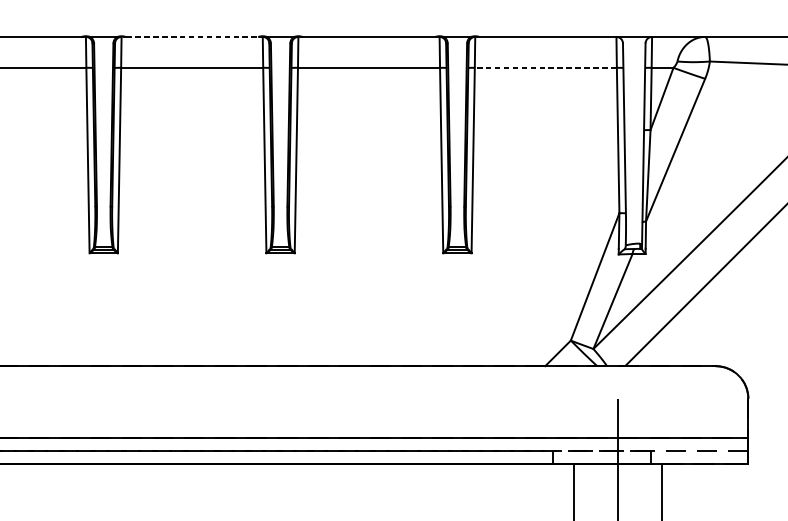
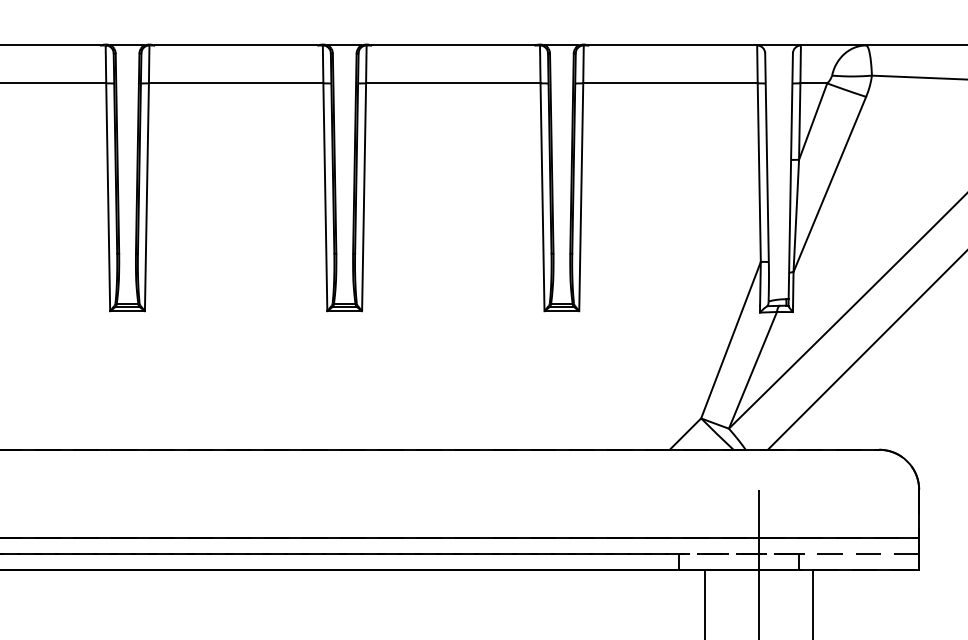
line: (192, 36) -> (236, 45), dashed -> solid
line: (545, 67) -> (669, 83), dashed -> solid

